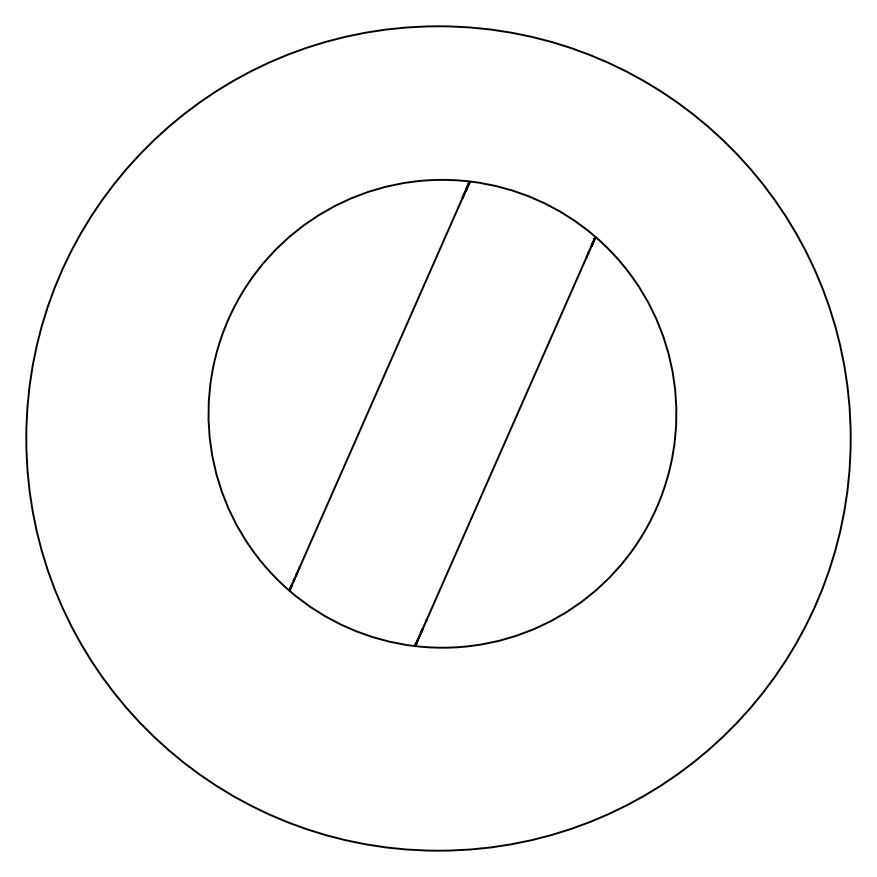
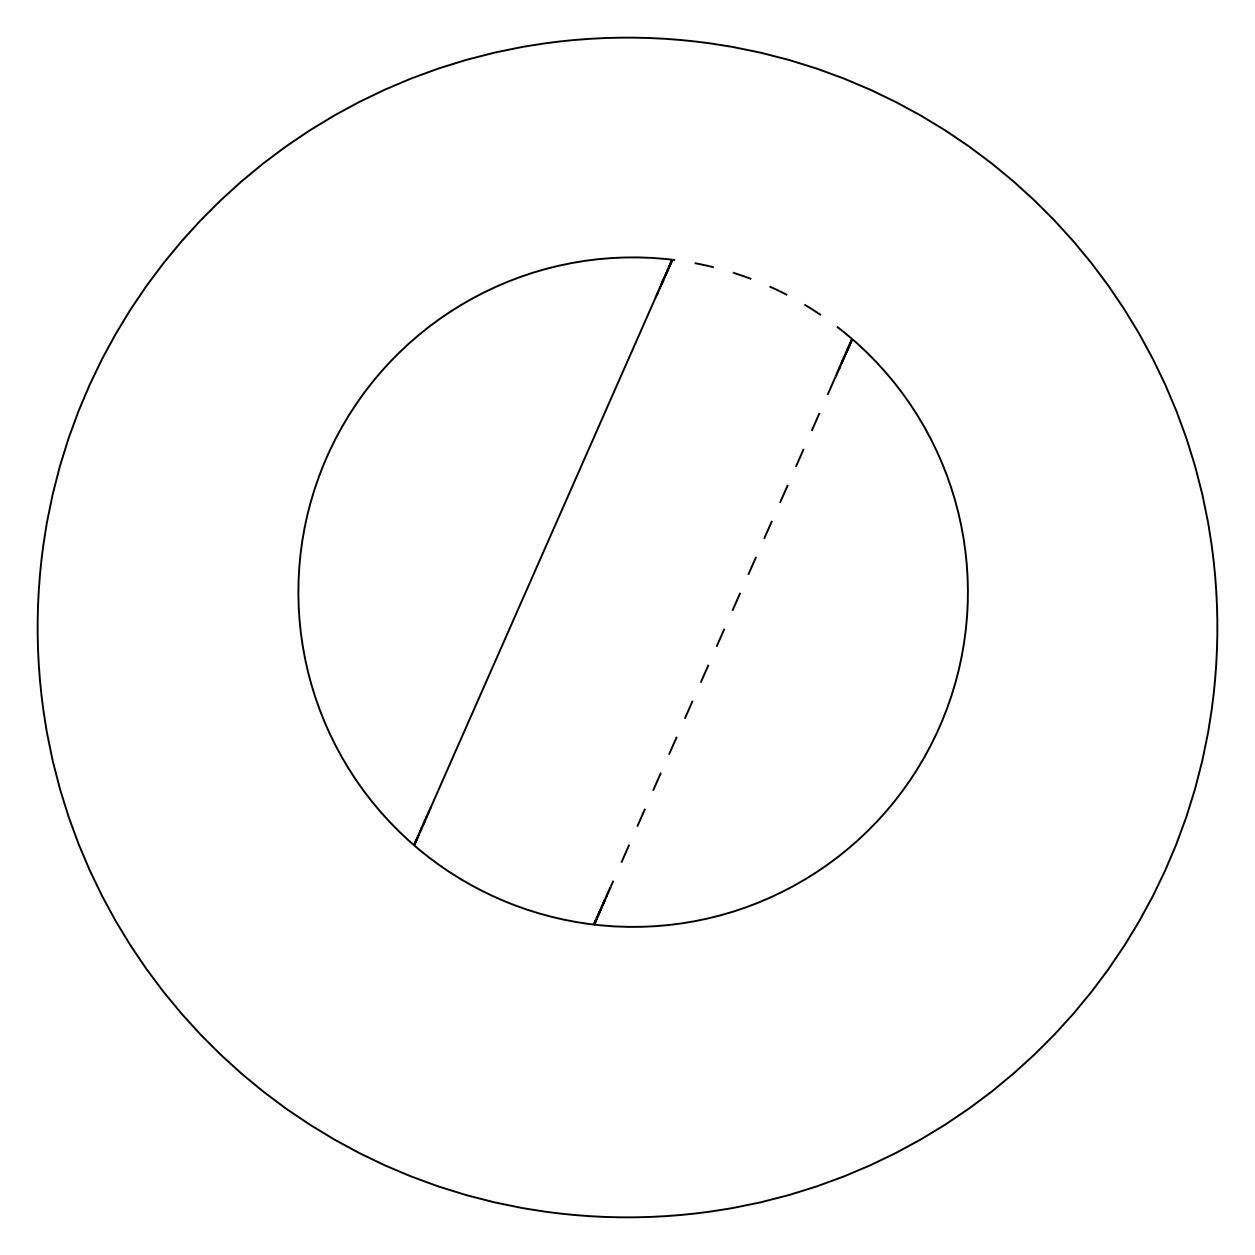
arc: (536, 199) -> (767, 285), solid -> dashed
line: (505, 441) -> (723, 631), solid -> dashed

